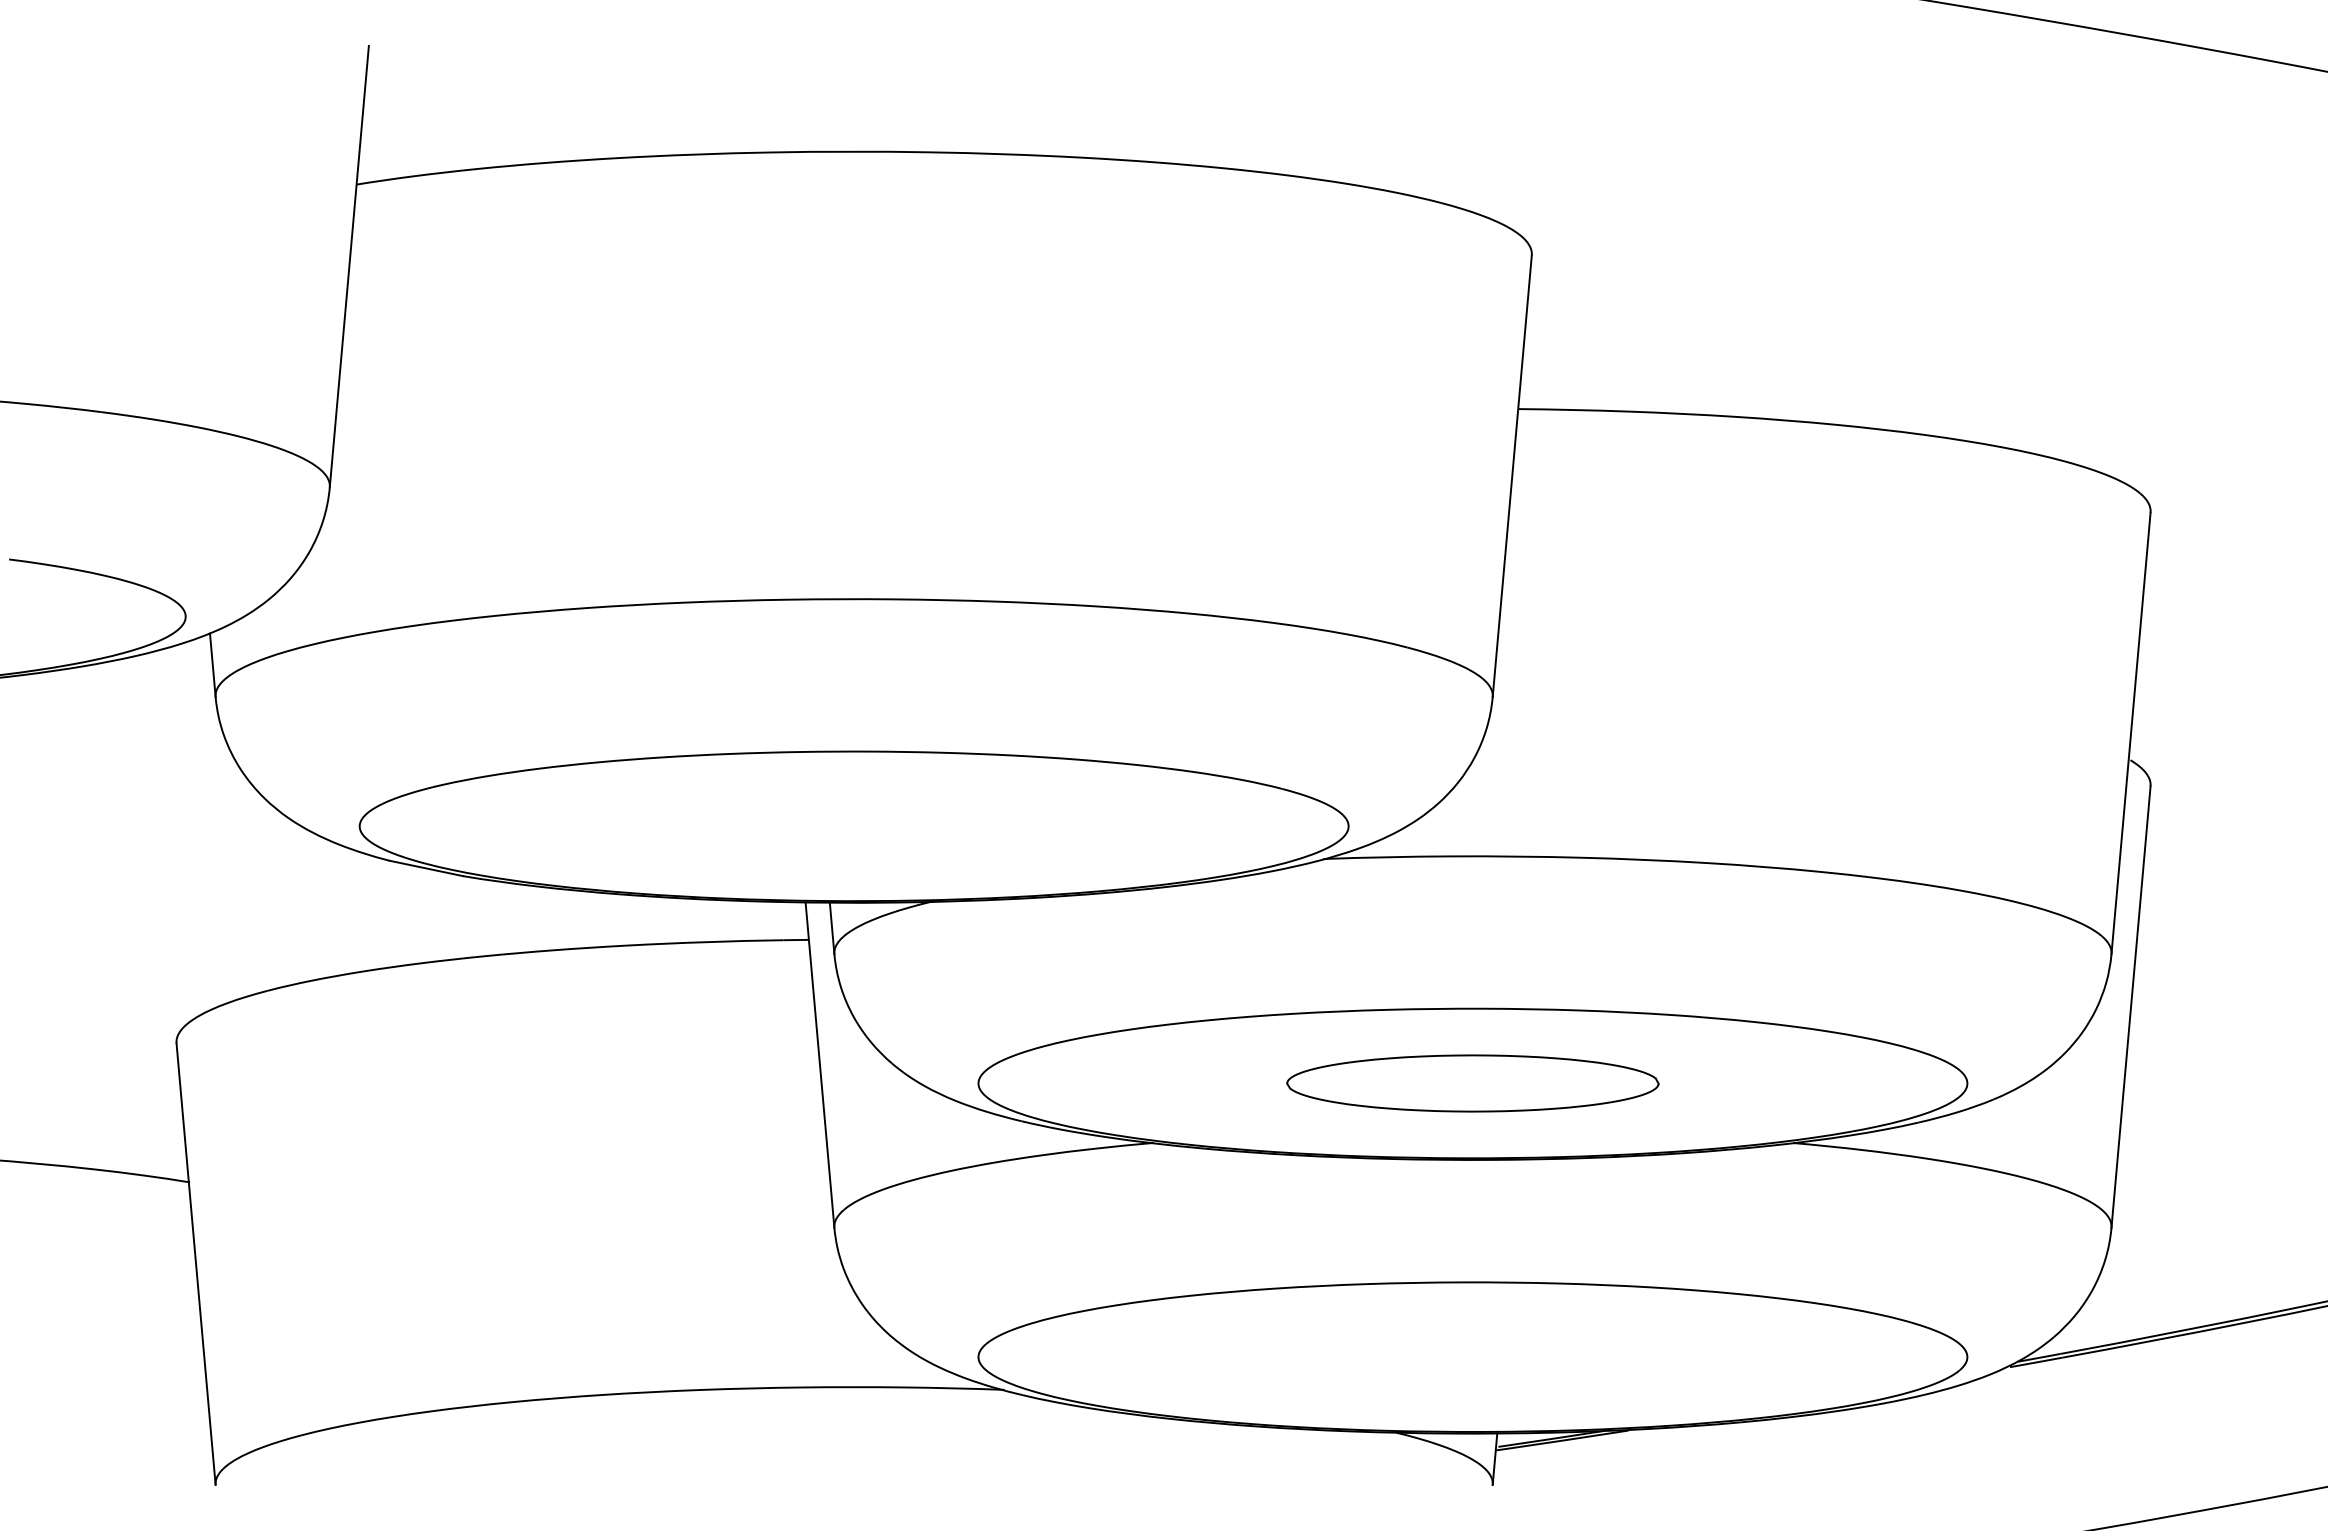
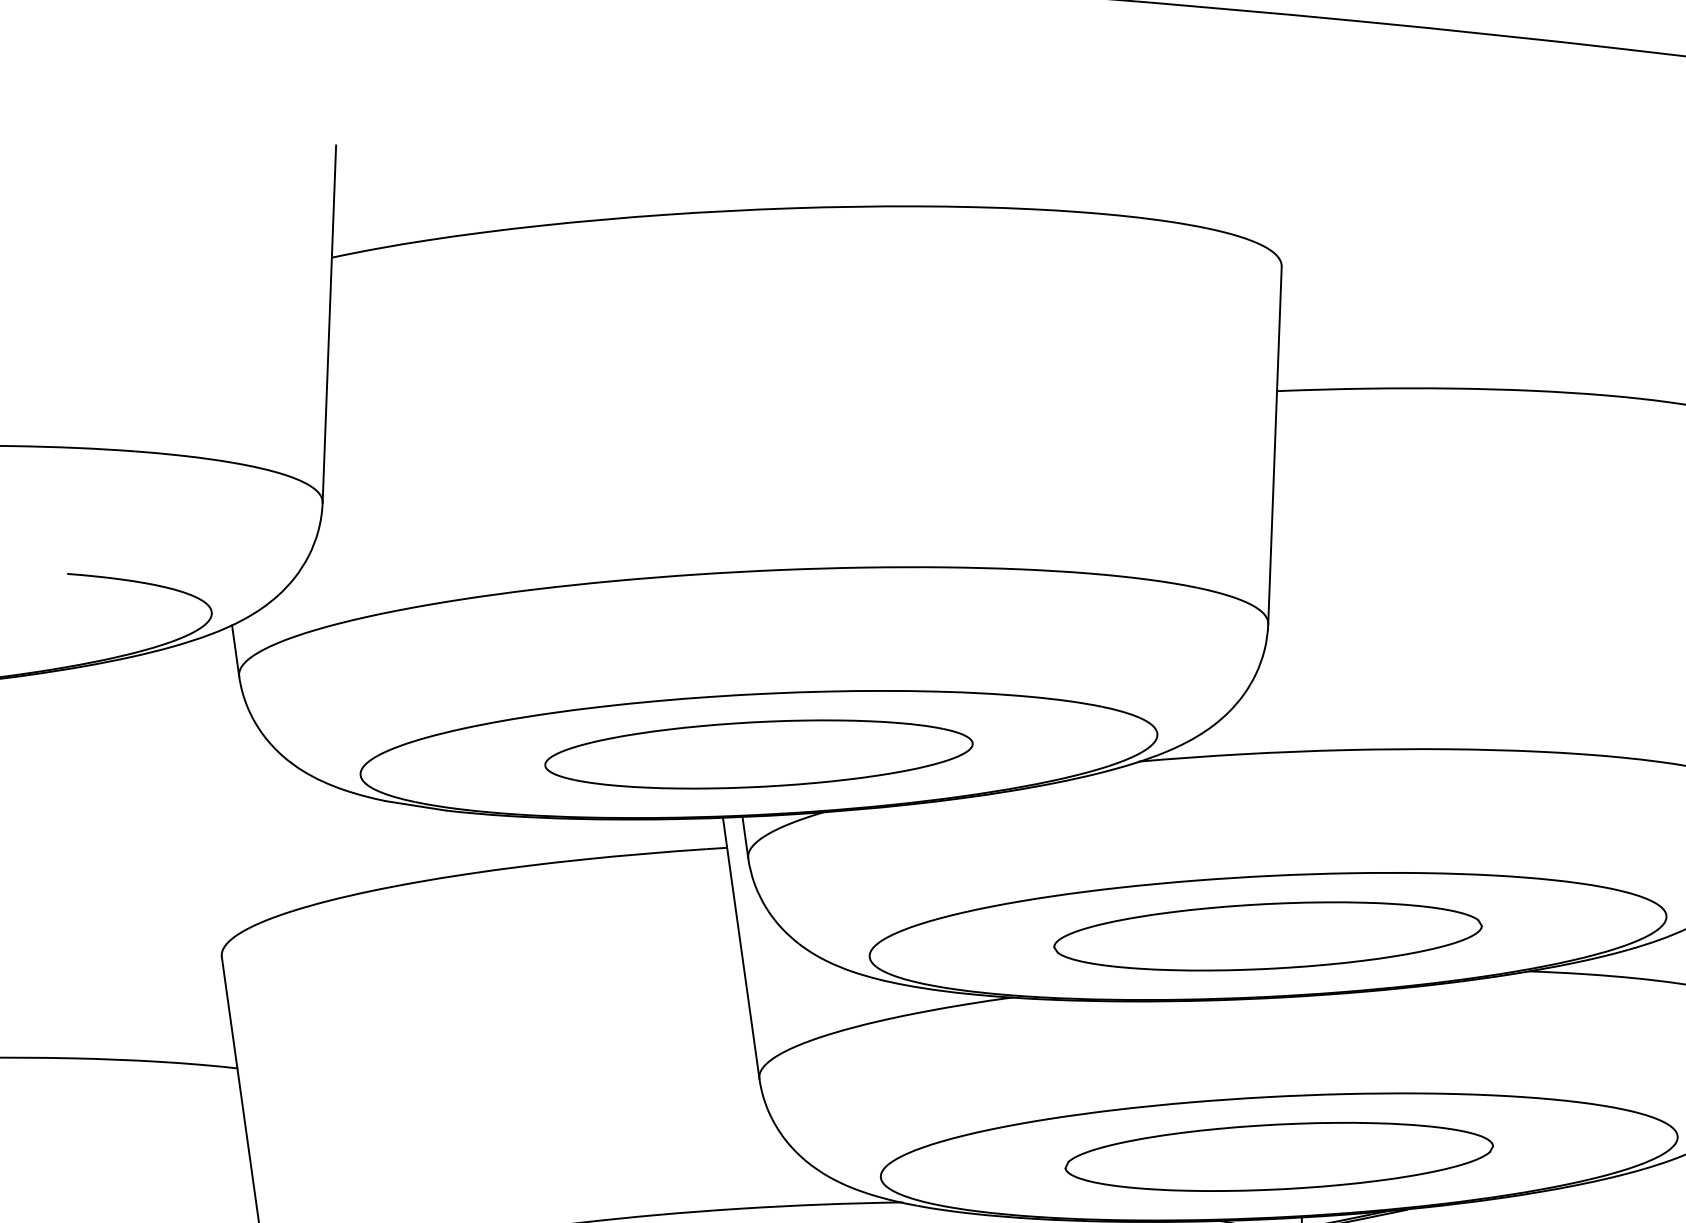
part: (854, 826) -> (759, 754), added
part: (1472, 1083) -> (1267, 936), size x1.43
part: (1472, 1357) -> (1278, 1157), added

